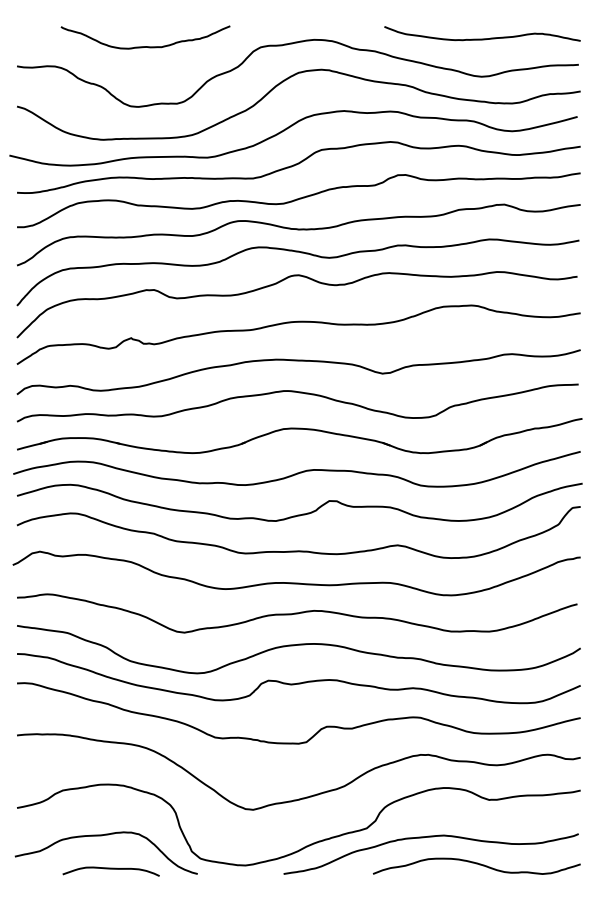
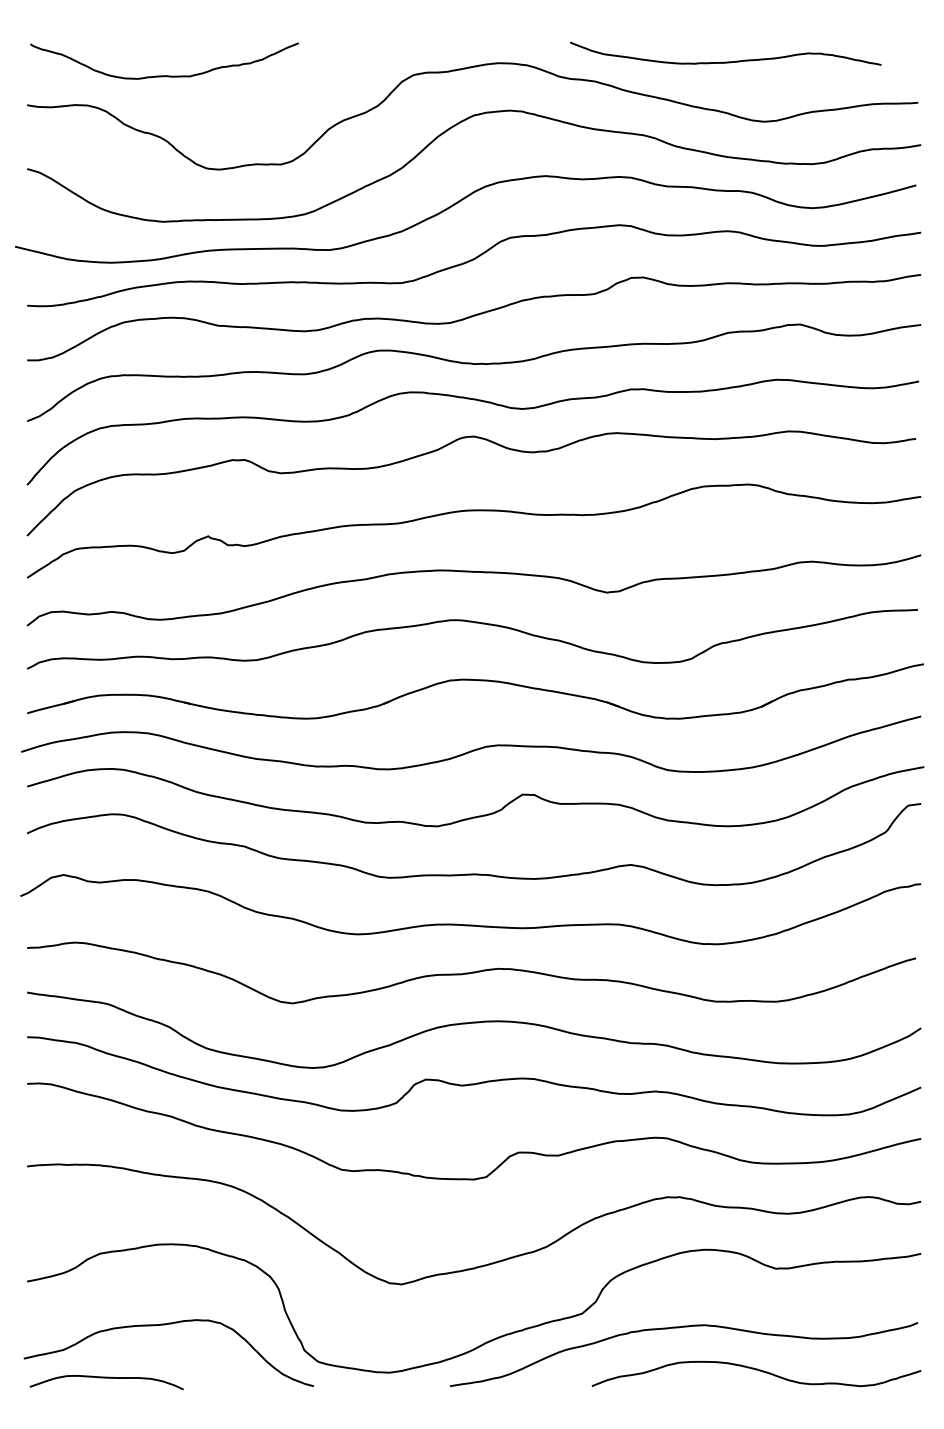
curve: (482, 38) -> (725, 61), moved
curve: (145, 46) -> (164, 75), moved
curve: (110, 869) -> (105, 1379), moved

